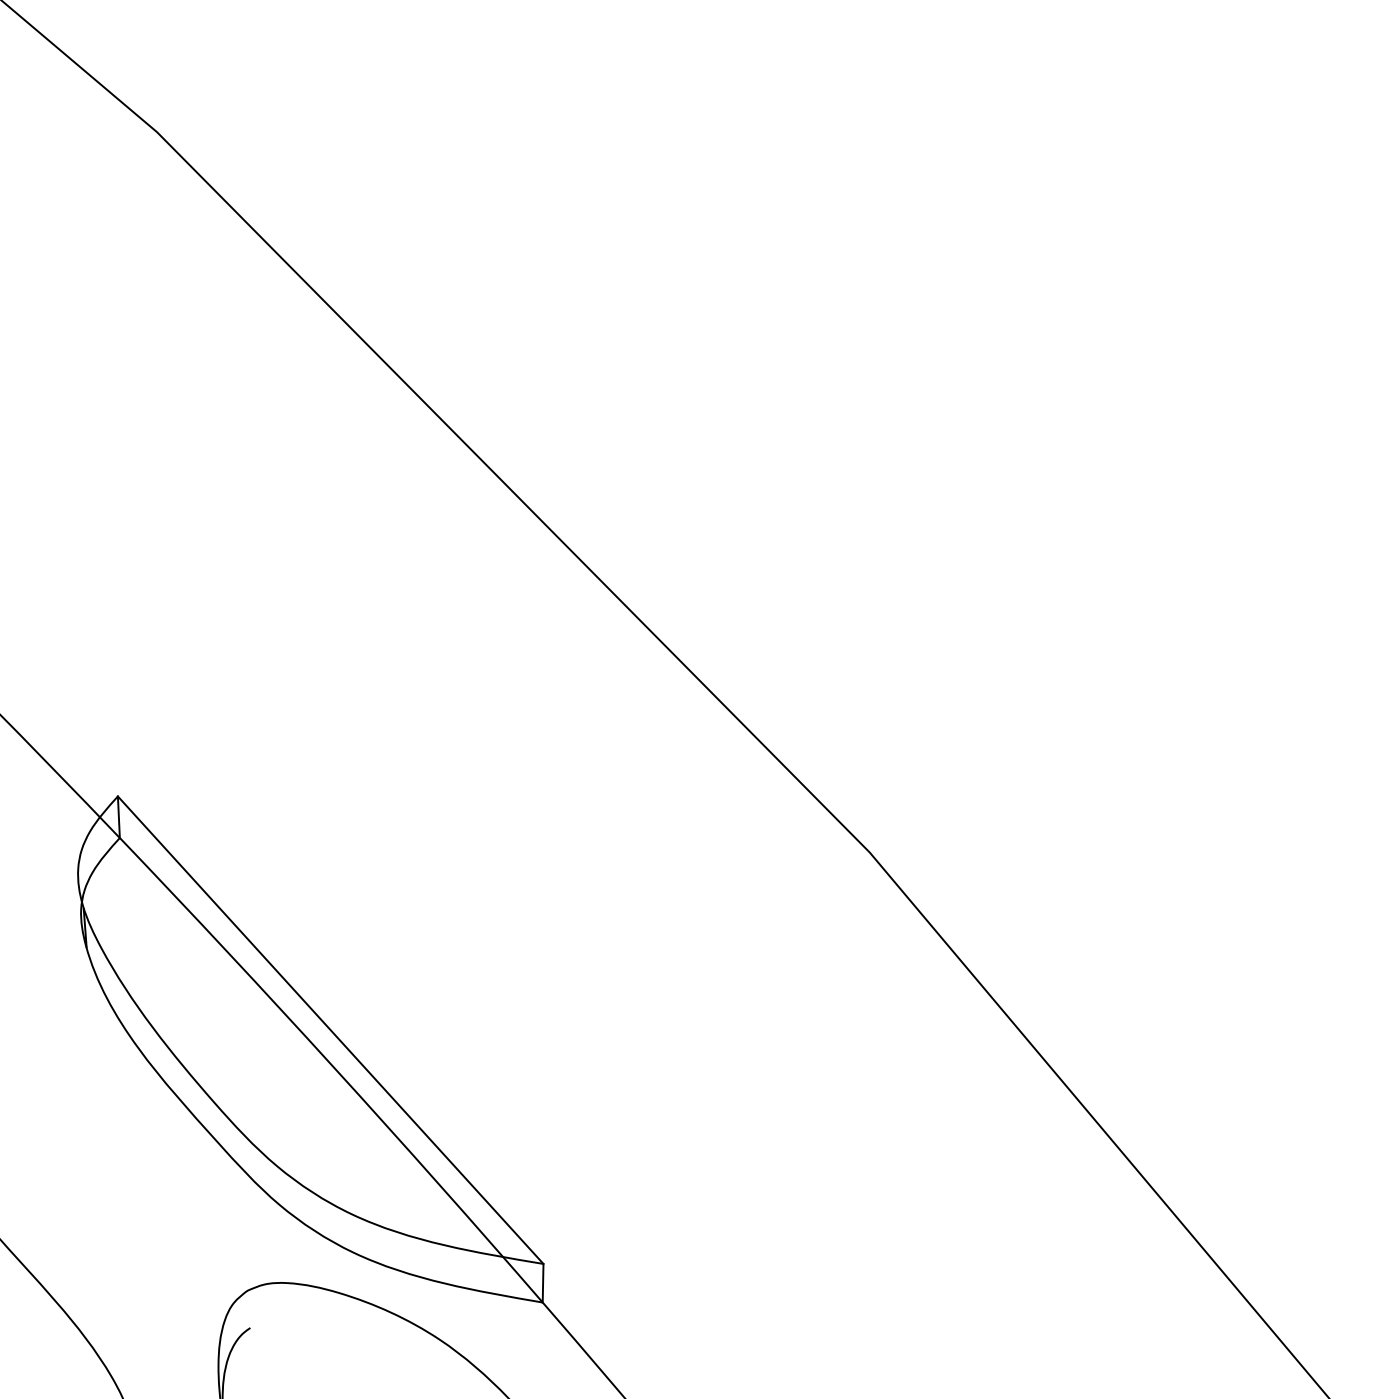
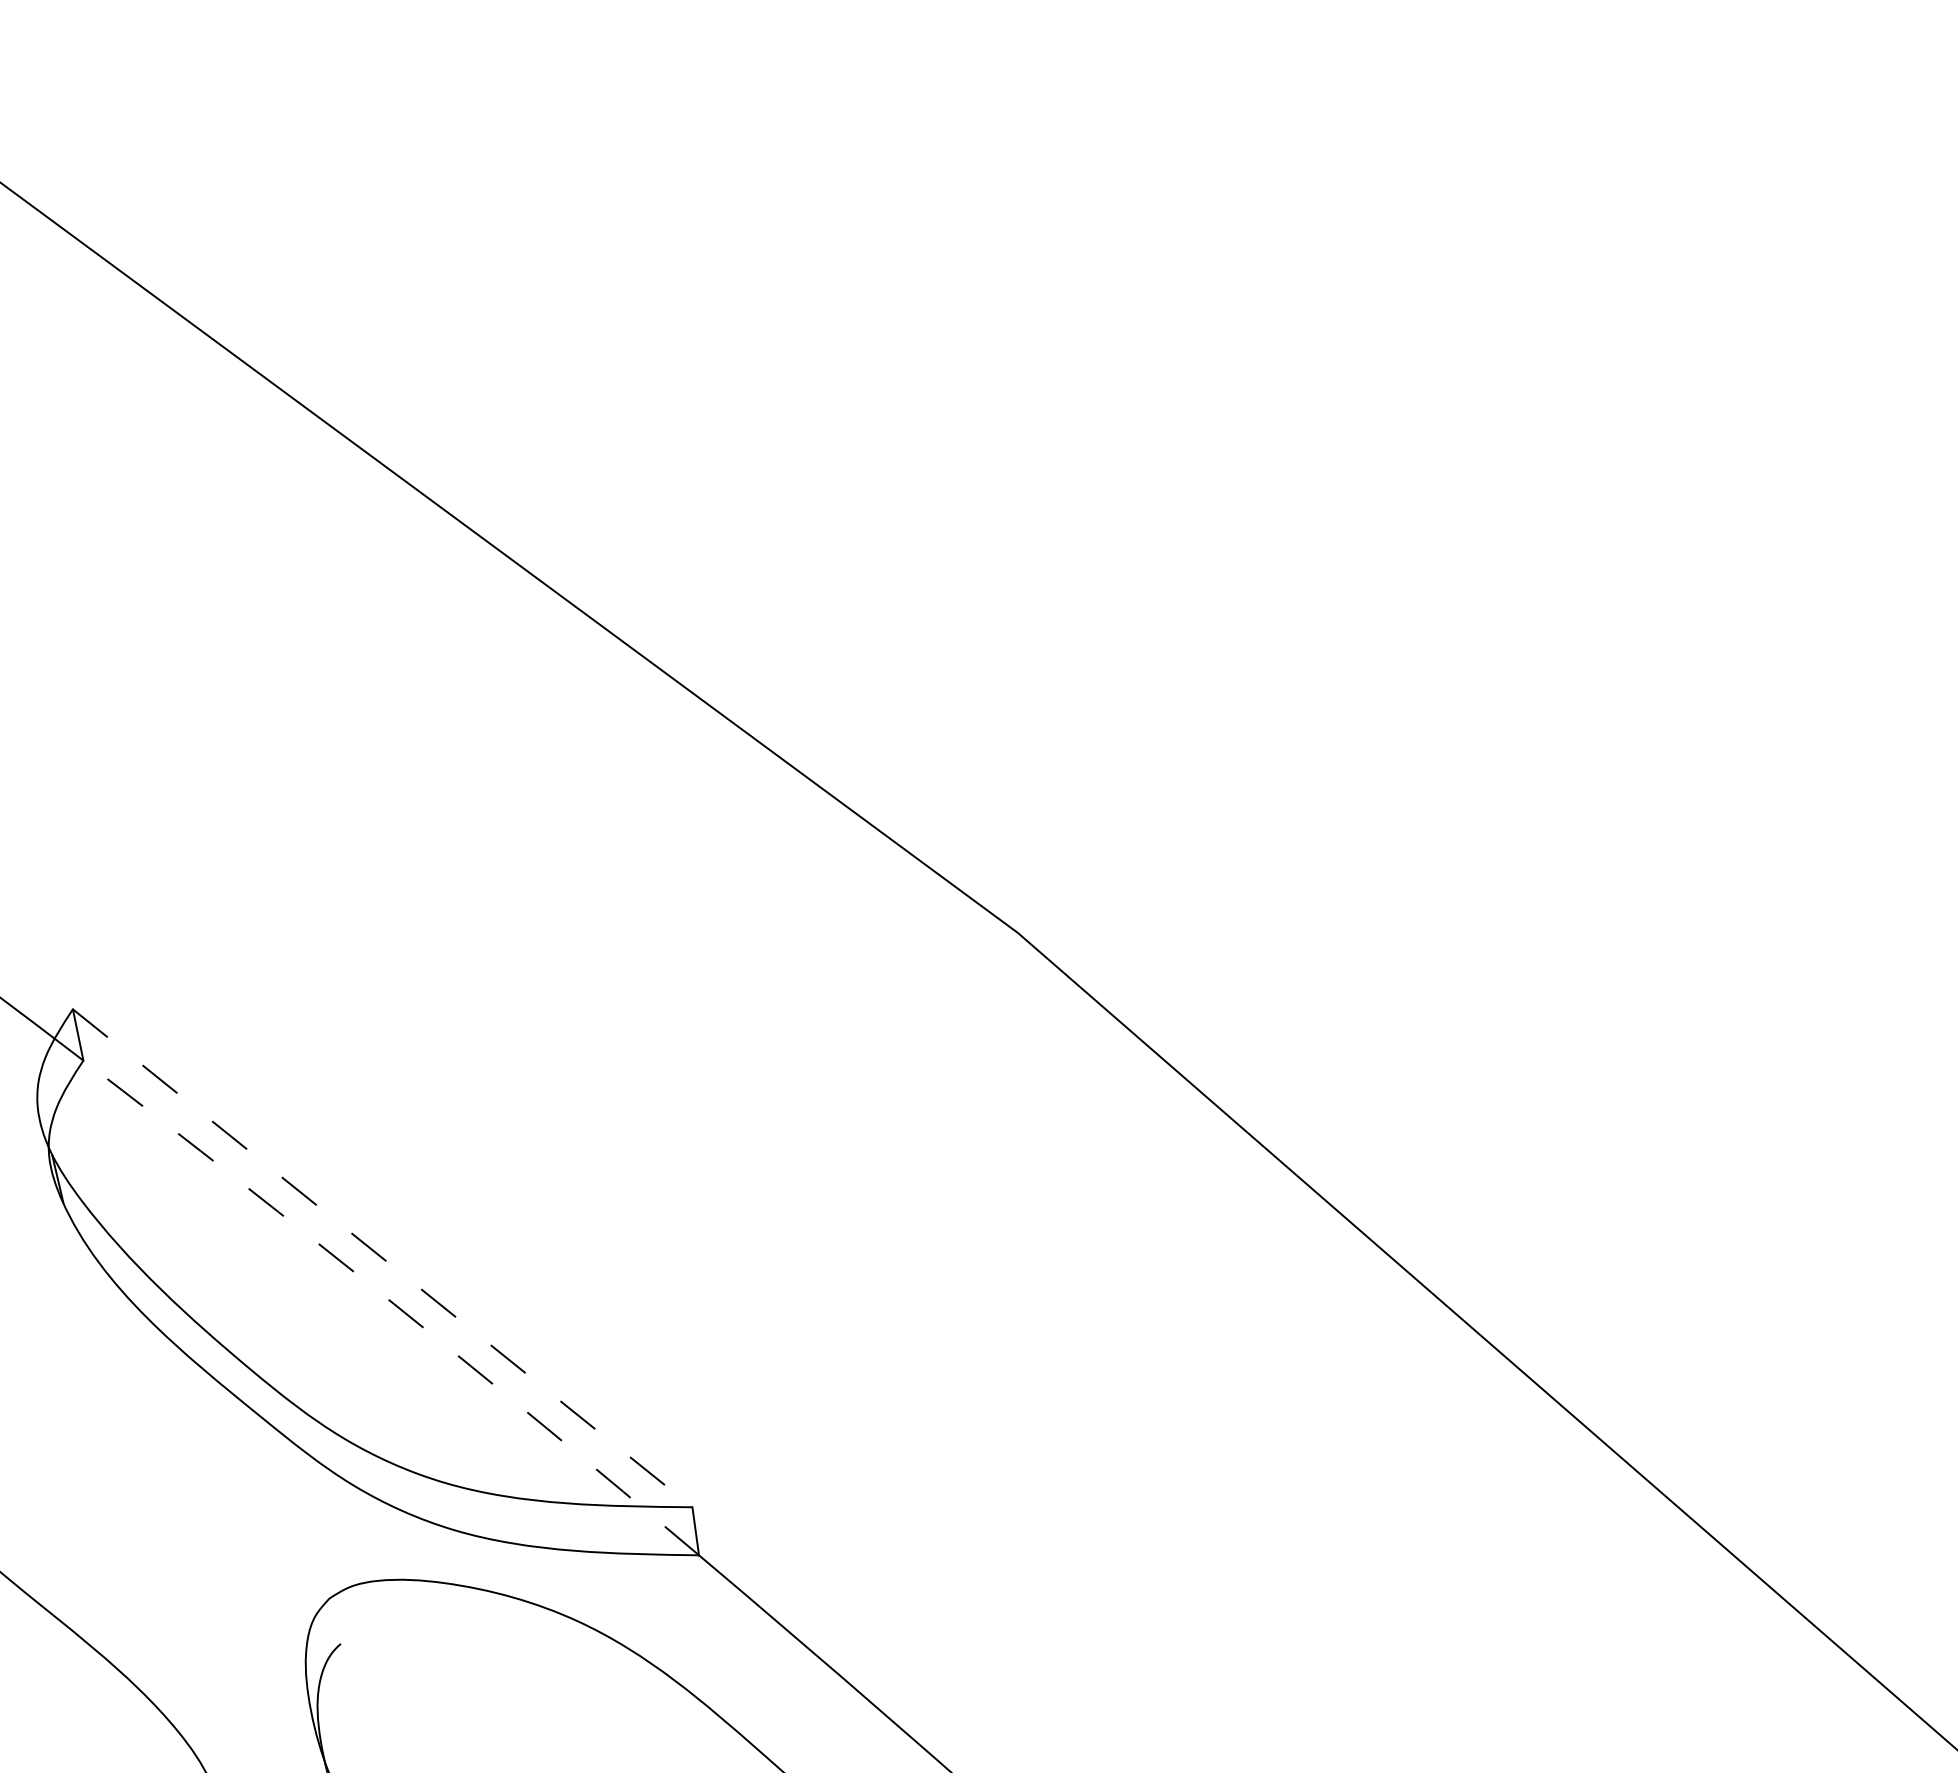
line: (331, 1030) -> (383, 1258), solid -> dashed
arc: (334, 1067) -> (394, 1304), solid -> dashed

